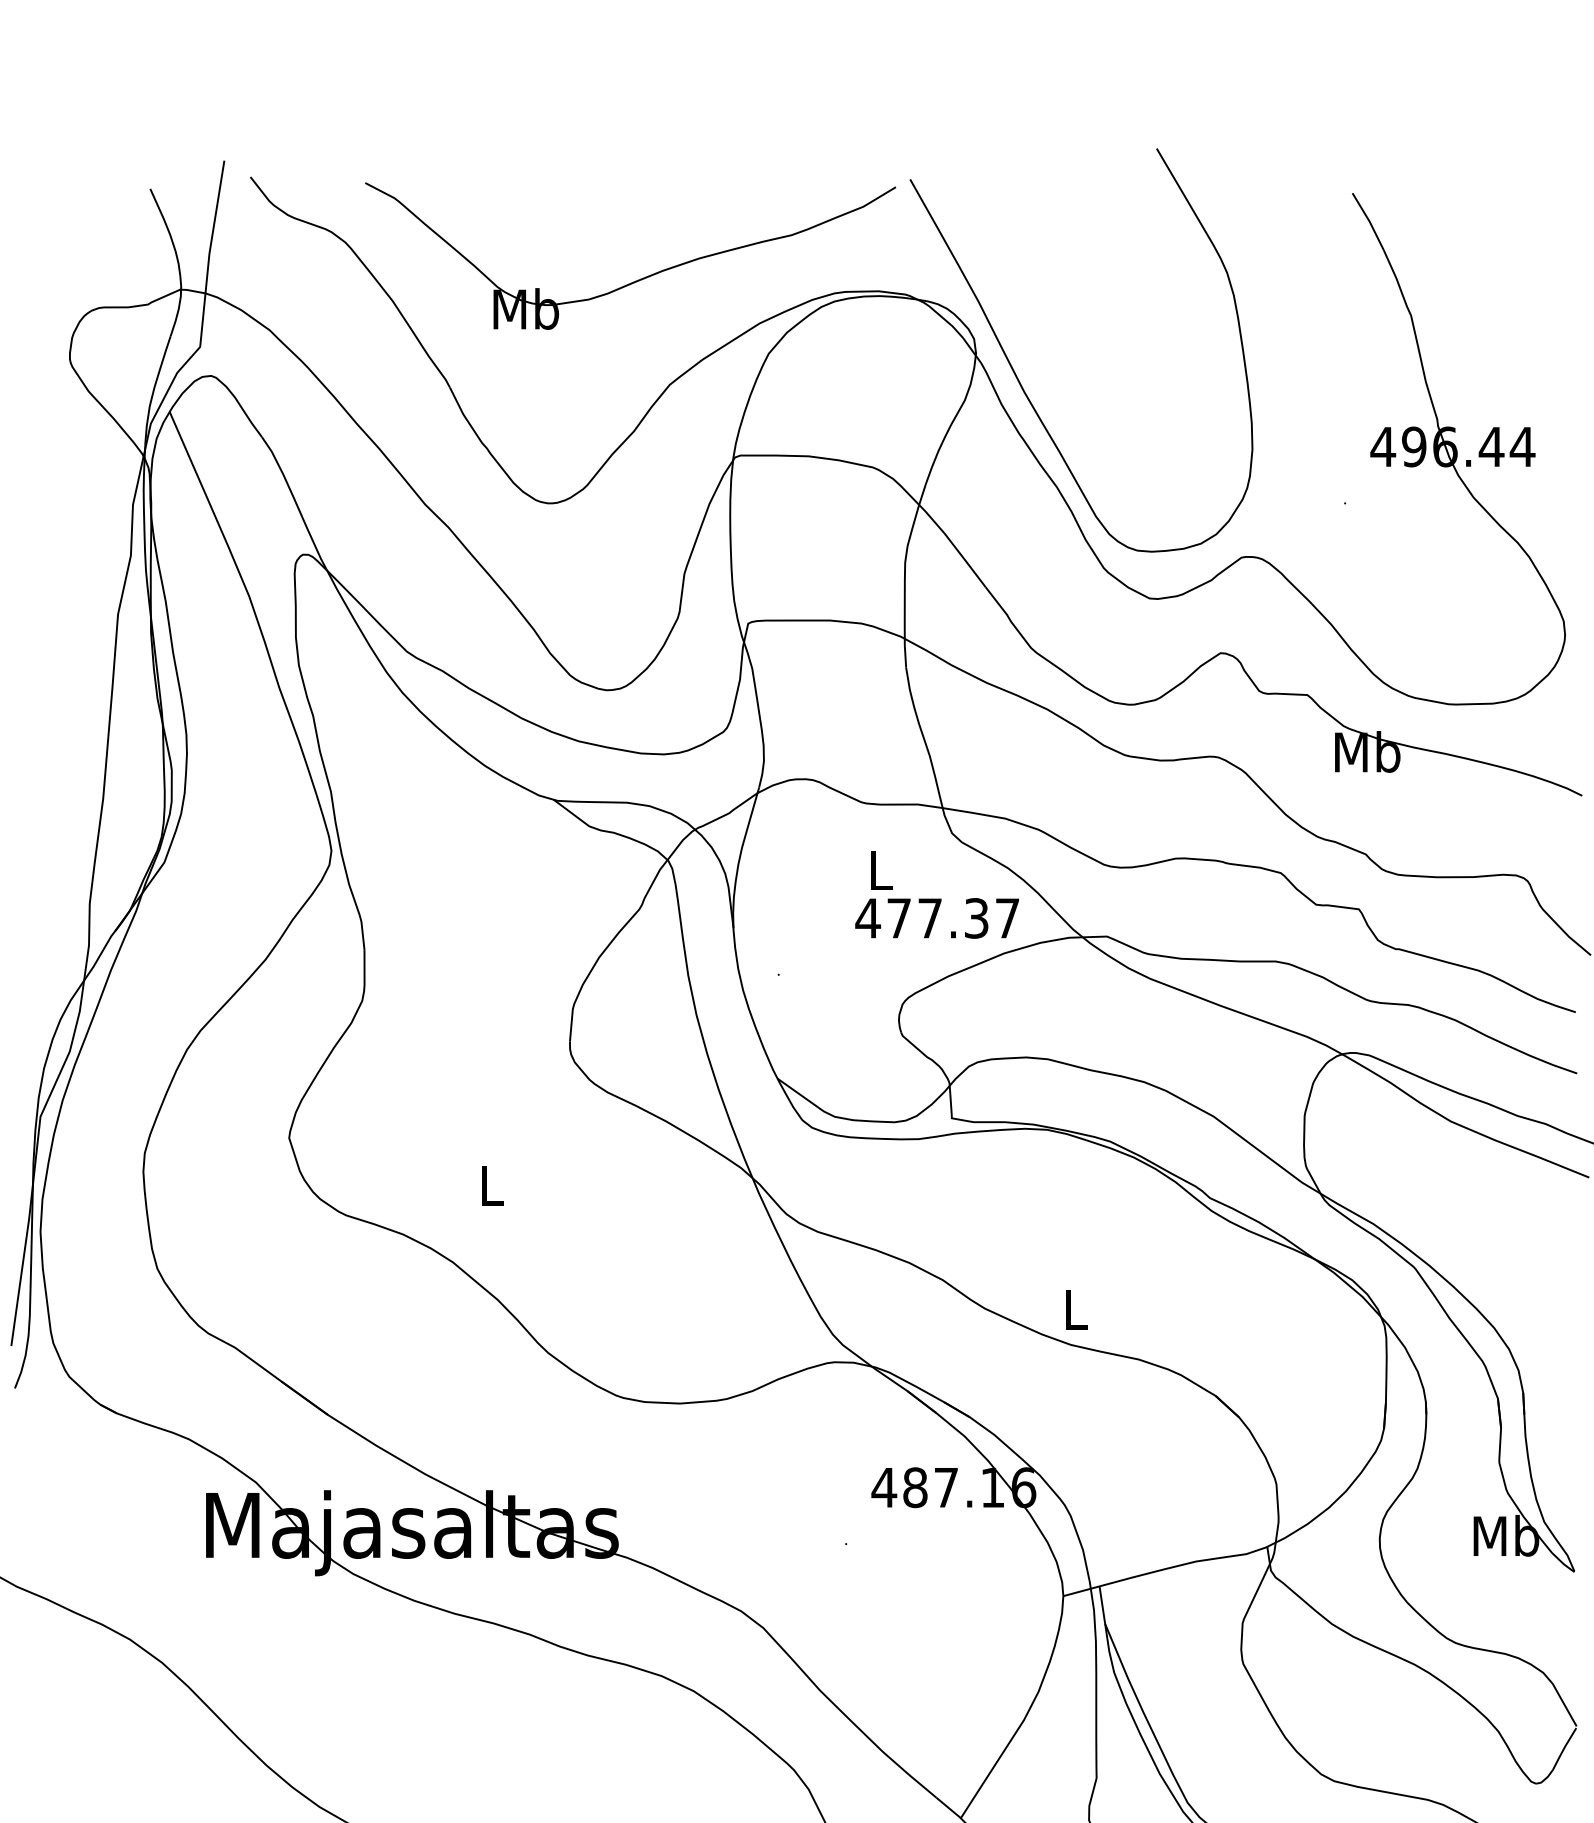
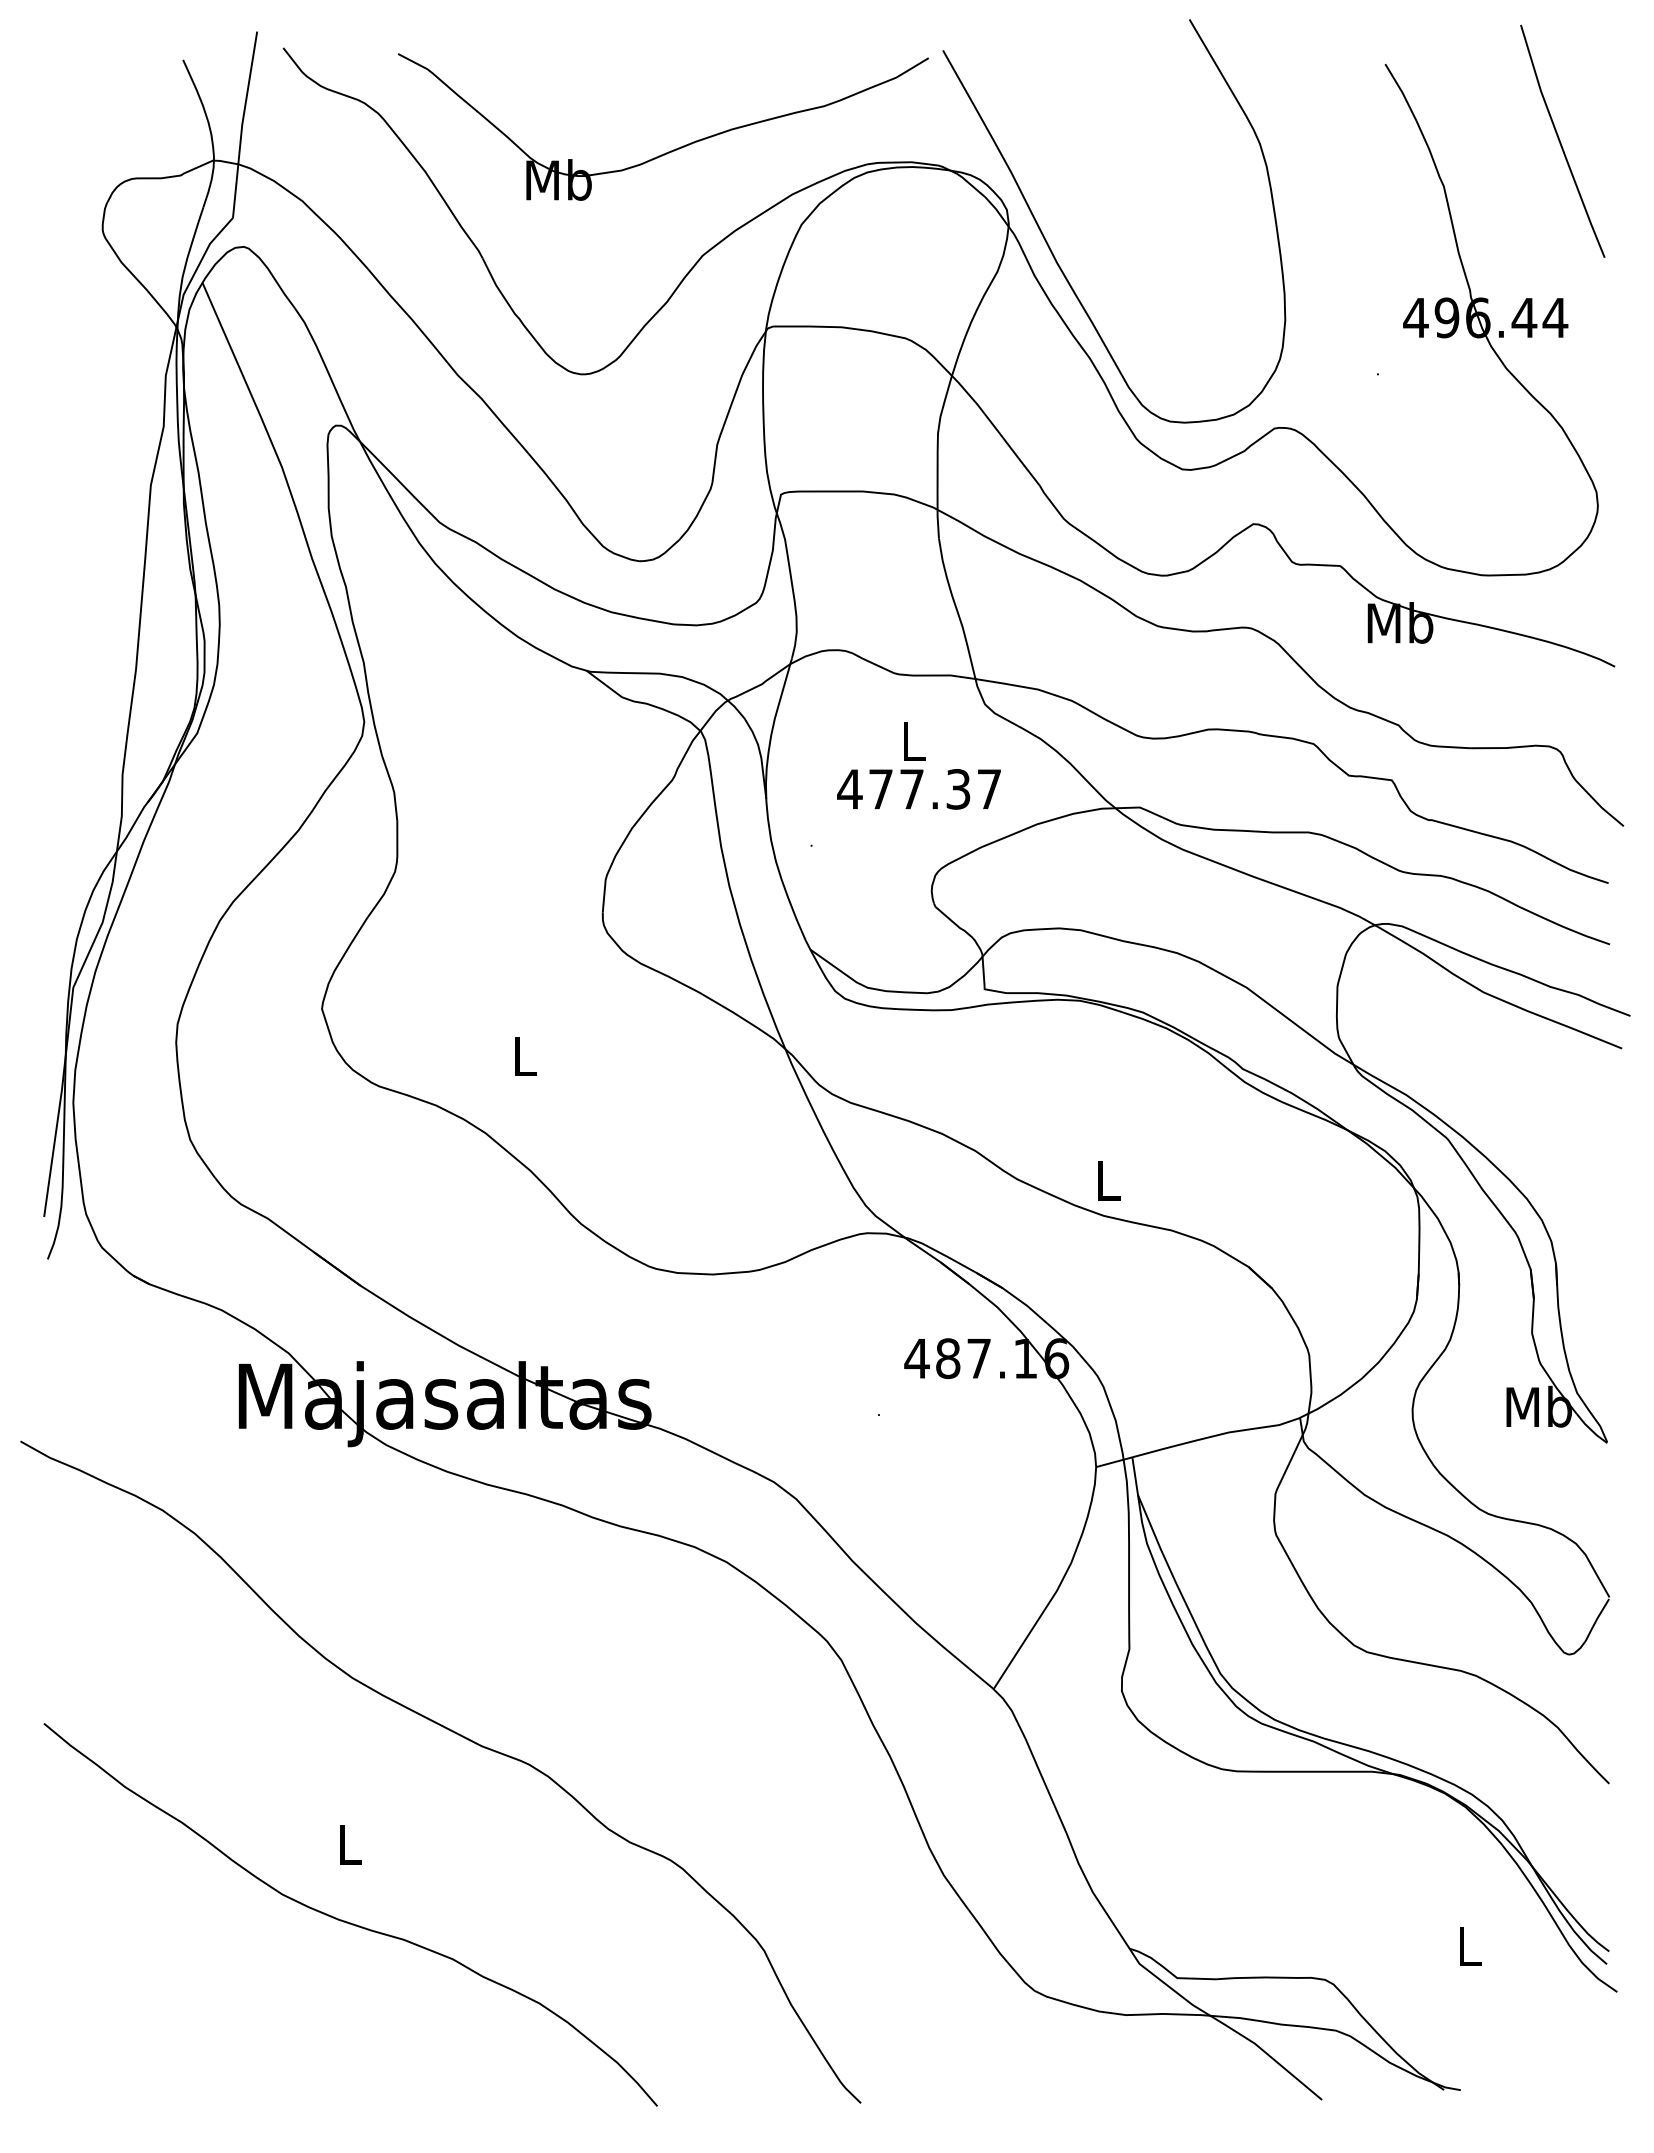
line: (1527, 269) -> (1560, 140), added
text: (936, 918) -> (918, 789), moved

